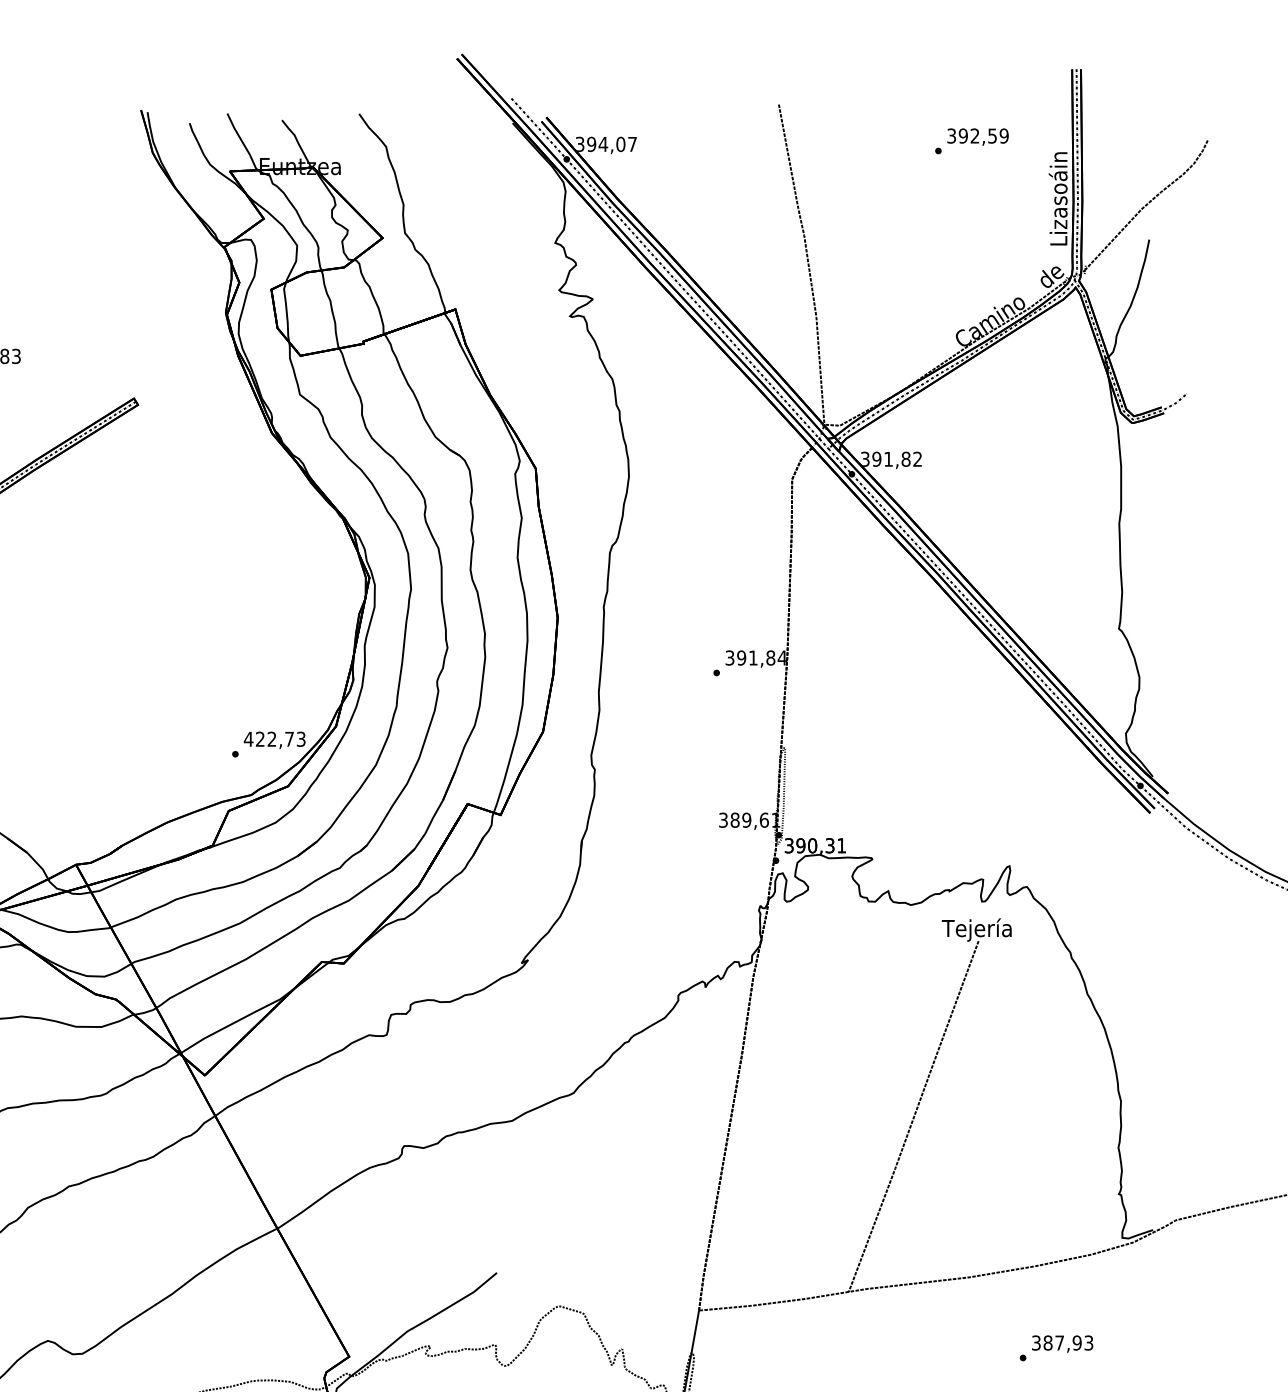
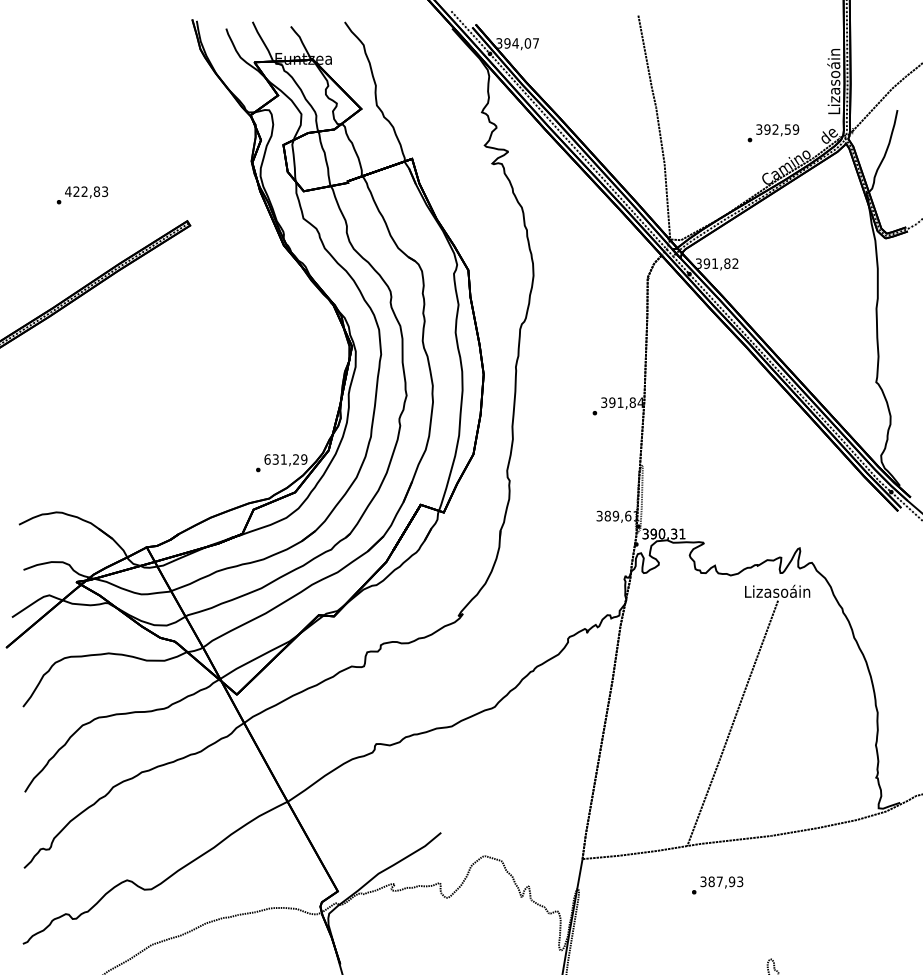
text: (972, 141) -> (773, 133), moved
text: (274, 739) -> (285, 459), 422,73 -> 631,29
text: (977, 929) -> (777, 592), Tejería -> Lizasoáin
text: (1056, 1348) -> (717, 885), moved

